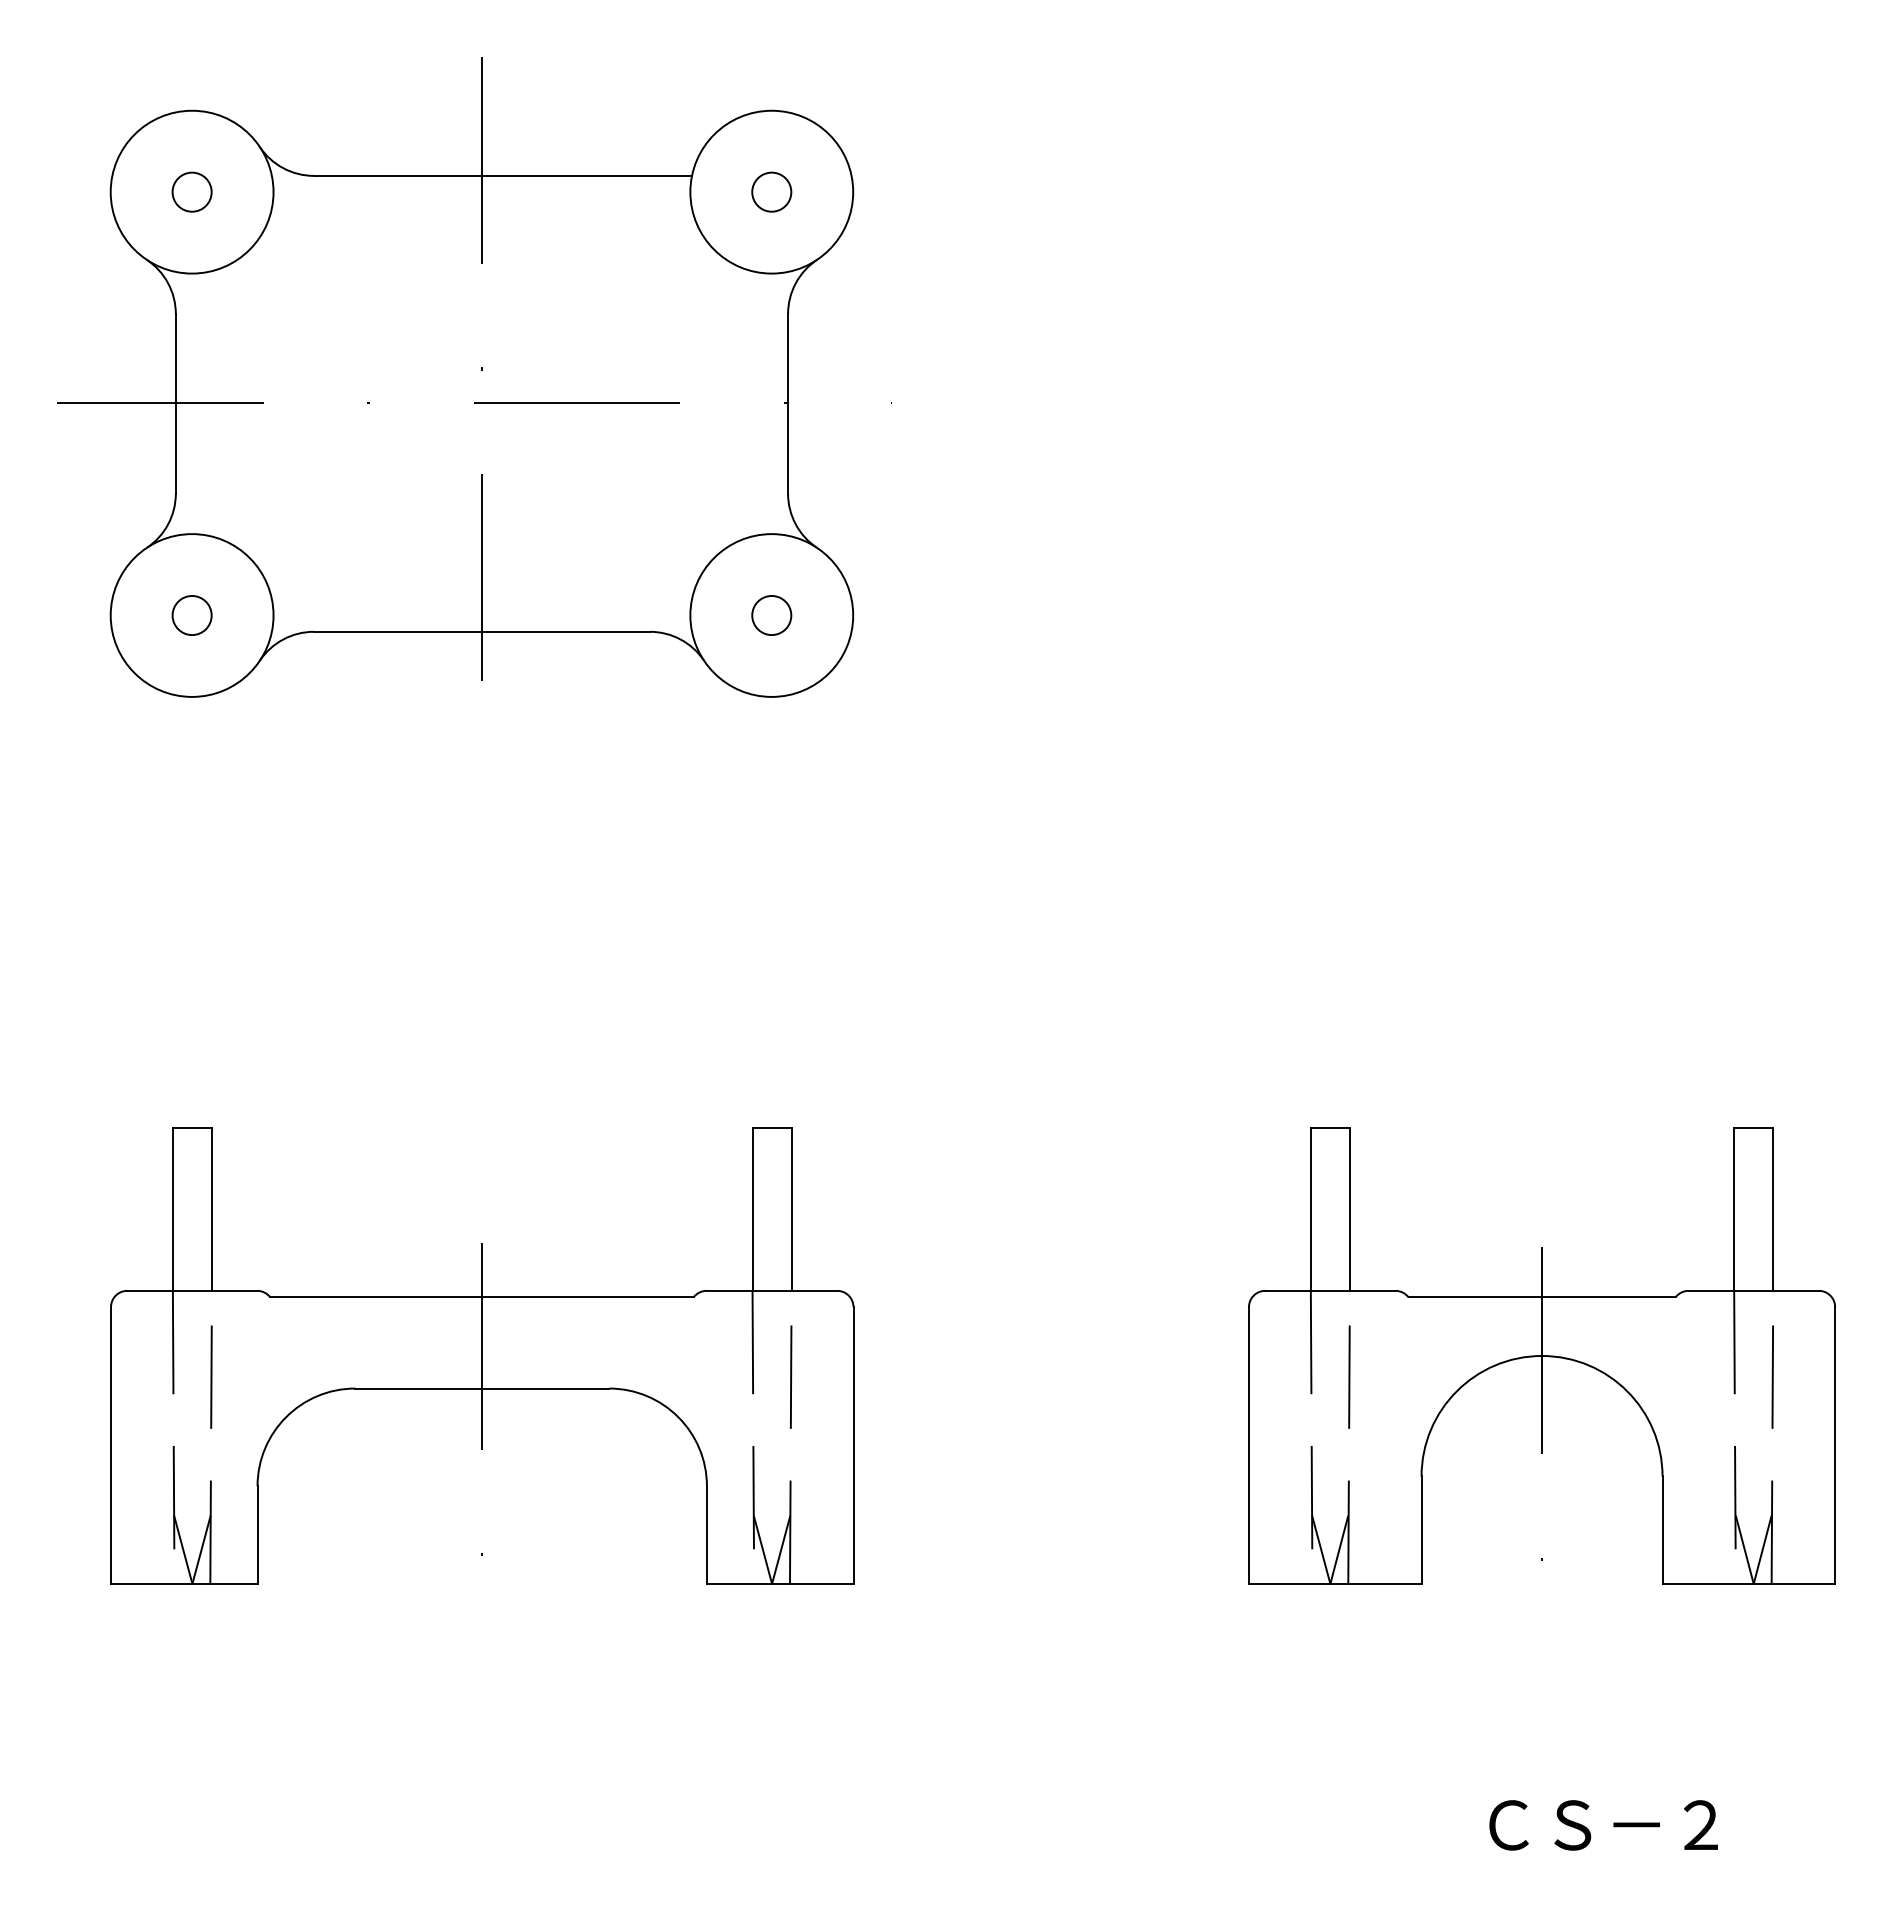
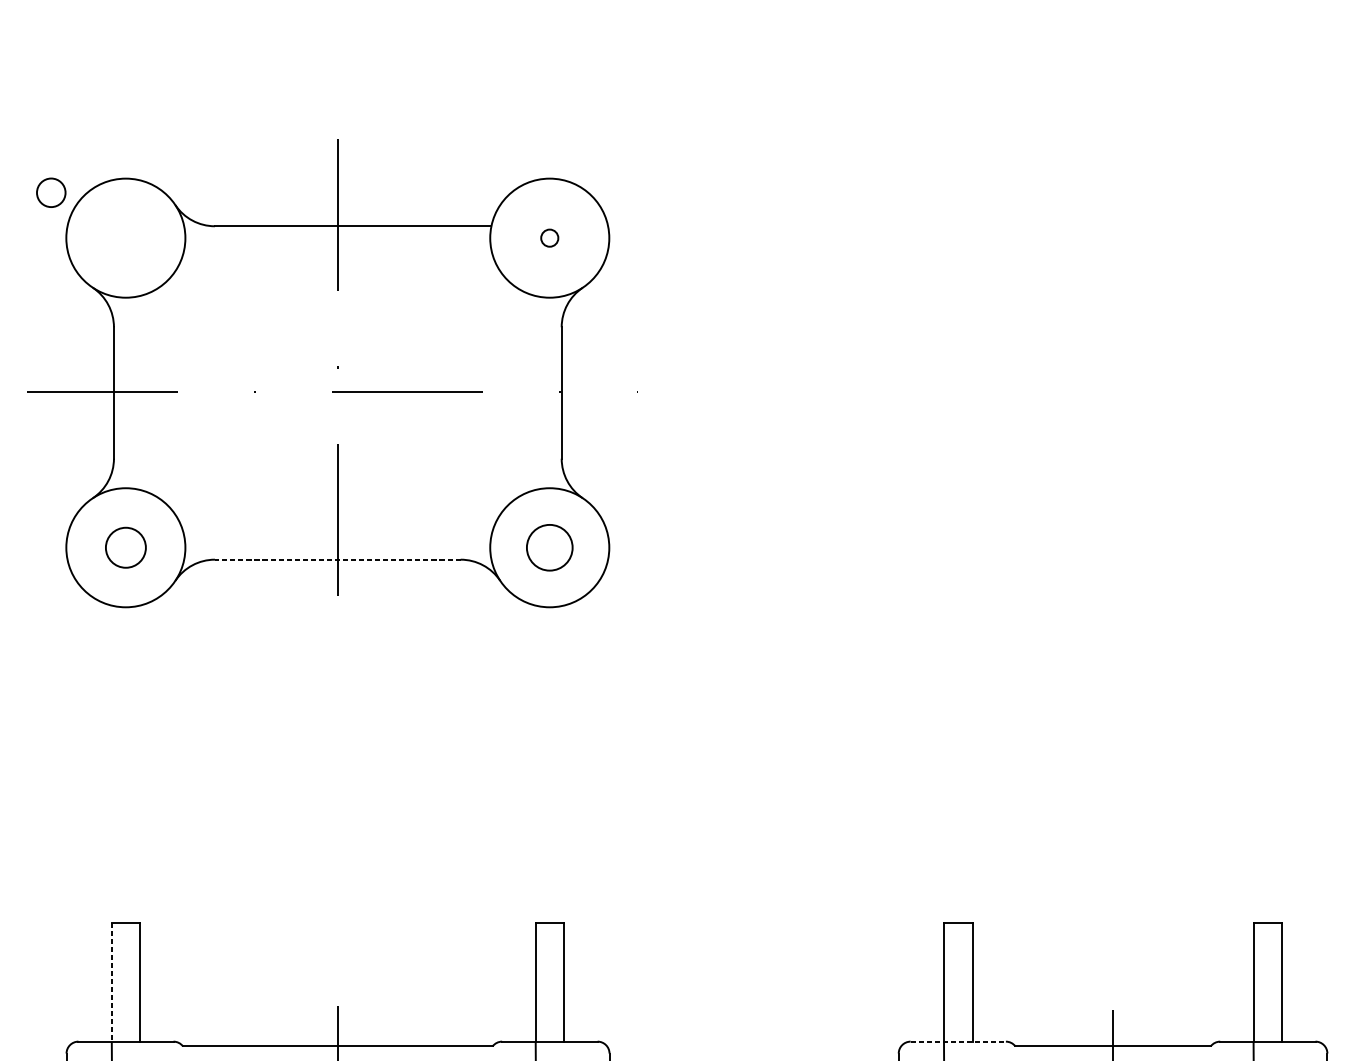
circle: (191, 191) -> (50, 192), moved
circle: (771, 191) -> (549, 237), size x0.6
circle: (191, 615) -> (125, 547), size x1.4
circle: (771, 615) -> (549, 547), size x1.6
line: (481, 631) -> (337, 559), solid -> dashed
line: (172, 1209) -> (111, 982), solid -> dashed
line: (1330, 1290) -> (958, 1041), solid -> dashed

